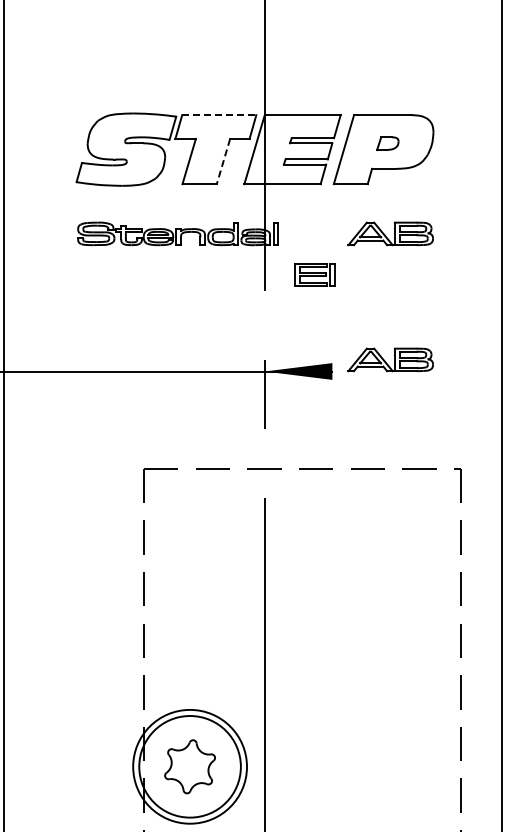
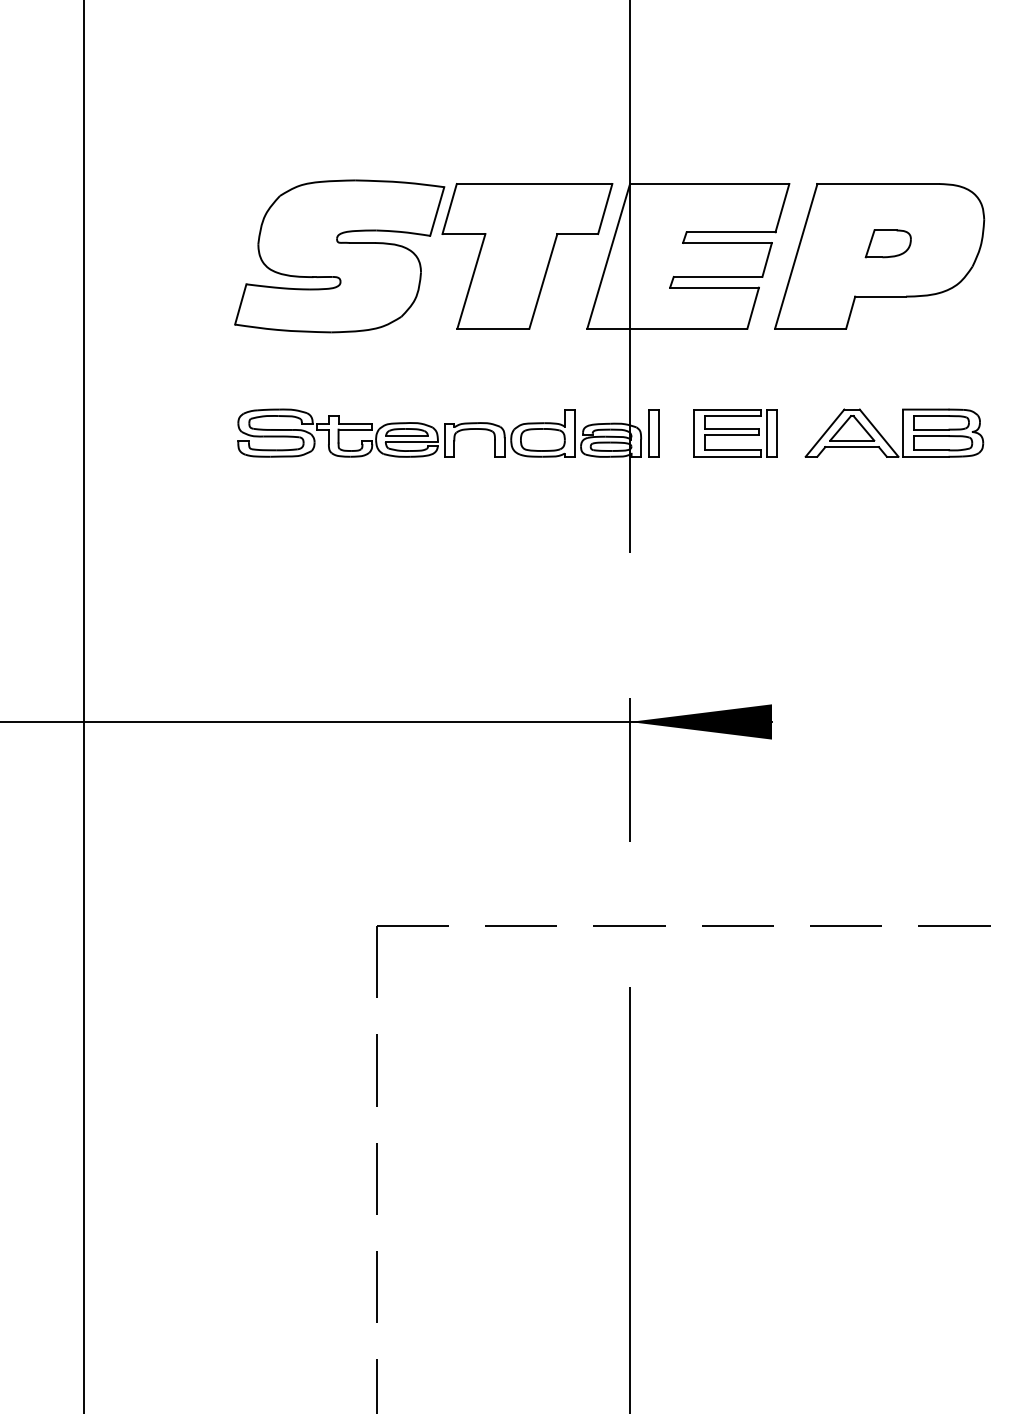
line: (219, 115) -> (535, 184), dashed -> solid
line: (223, 161) -> (543, 281), dashed -> solid
part: (314, 274) -> (734, 432), moved
part: (390, 359) -> (893, 696), removed

